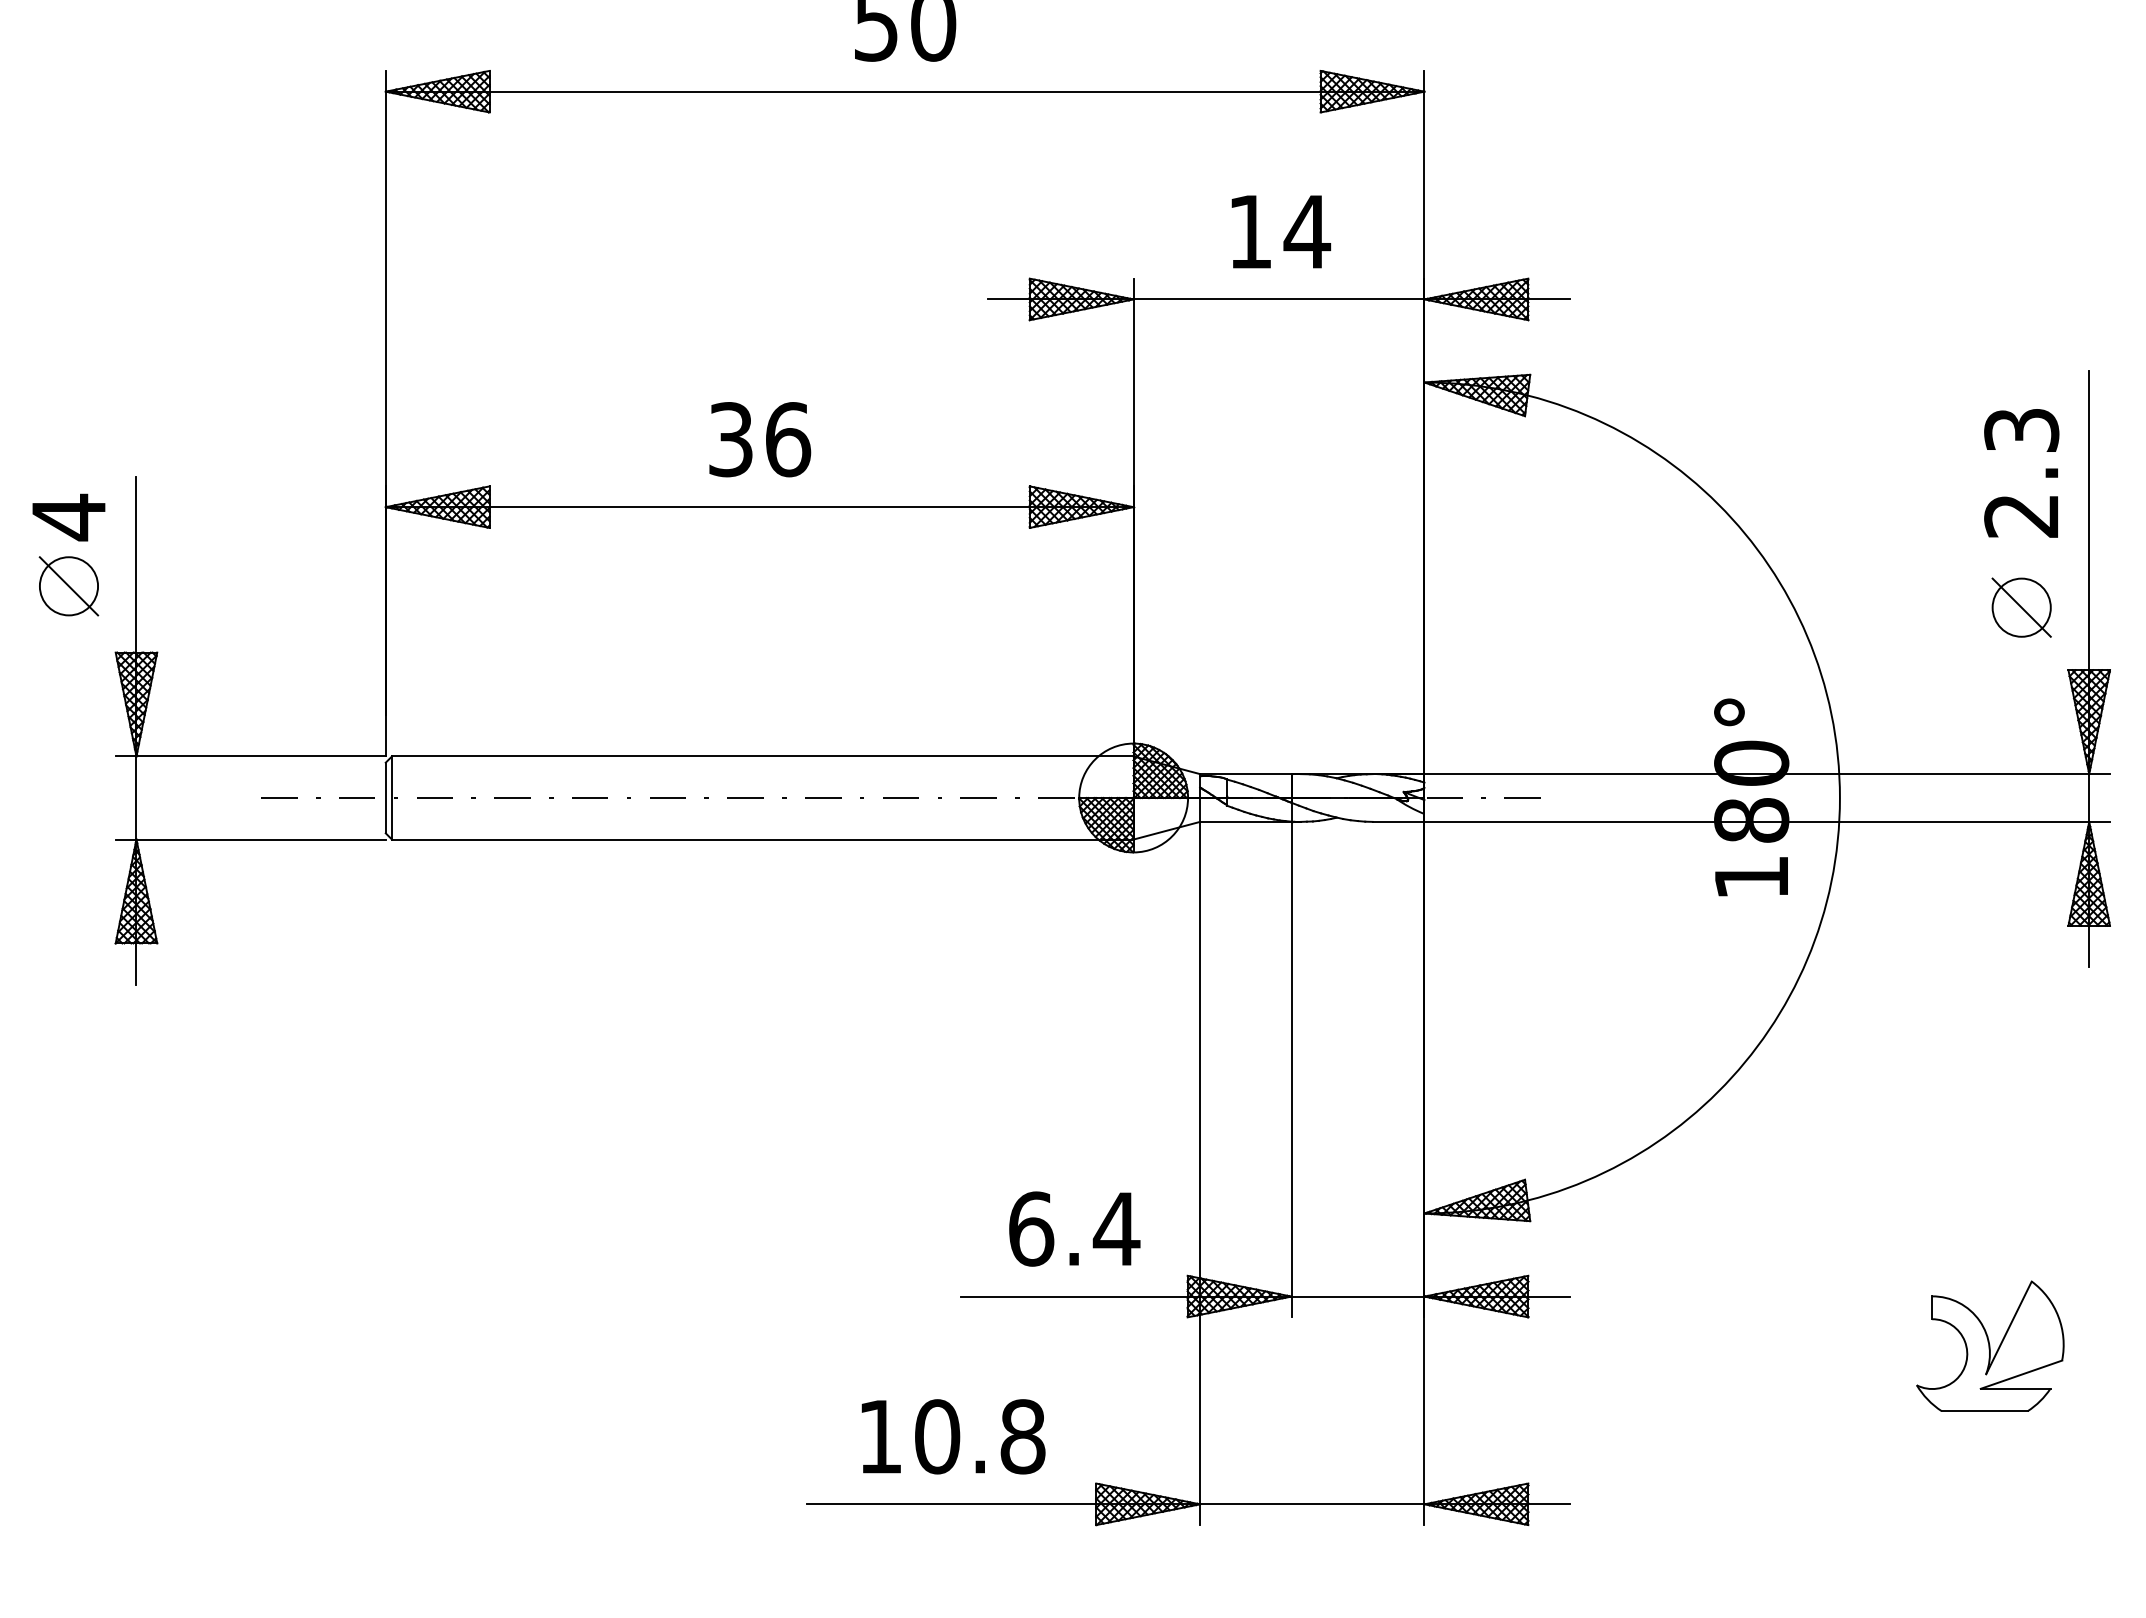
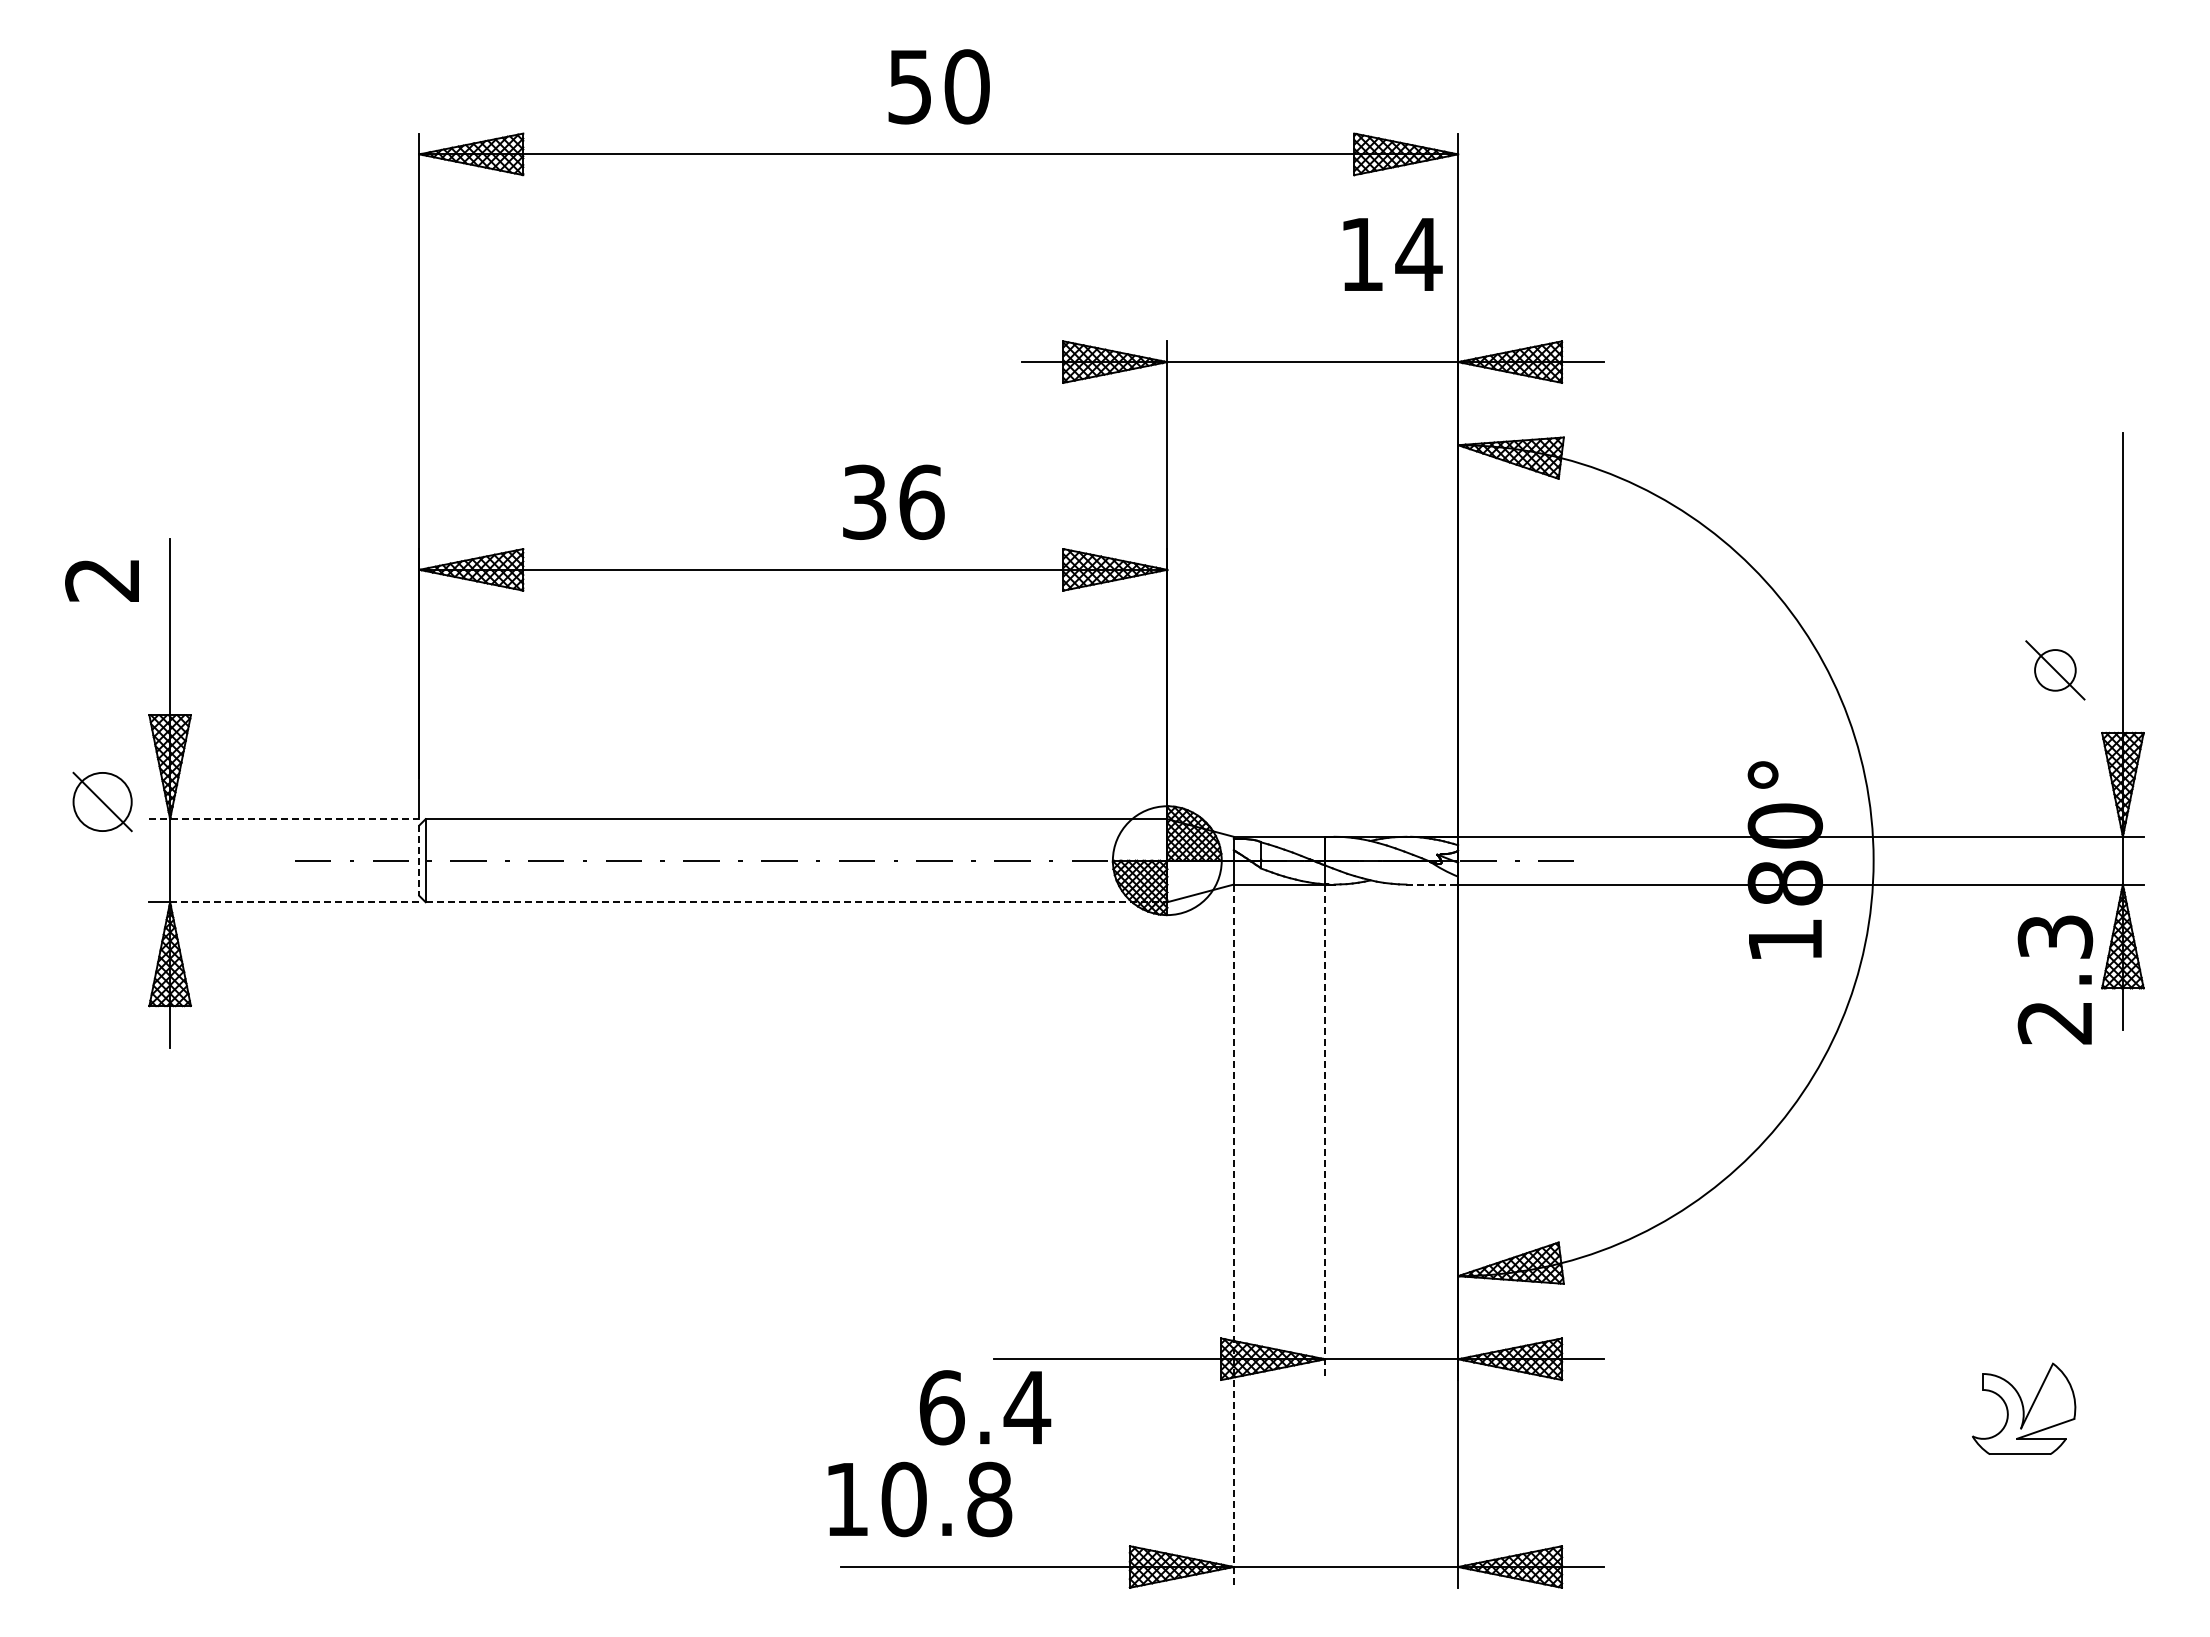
text: (1280, 231) -> (1392, 254), moved
text: (759, 438) -> (893, 501), moved
text: (2021, 472) -> (2055, 979), moved
text: (67, 517) -> (101, 580), 4 -> 2
part: (68, 585) -> (102, 801), moved
circle: (2021, 607) -> (2055, 670), size x0.7
line: (250, 756) -> (284, 819), solid -> dashed
line: (385, 798) -> (419, 861), solid -> dashed
line: (1398, 821) -> (1432, 884), solid -> dashed
line: (260, 839) -> (294, 902), solid -> dashed
line: (762, 839) -> (796, 902), solid -> dashed
line: (1291, 1069) -> (1325, 1132), solid -> dashed
line: (1199, 1173) -> (1233, 1236), solid -> dashed
text: (1074, 1228) -> (985, 1407), moved
part: (1989, 1345) -> (2023, 1408), size x0.7
text: (953, 1436) -> (920, 1499), moved

